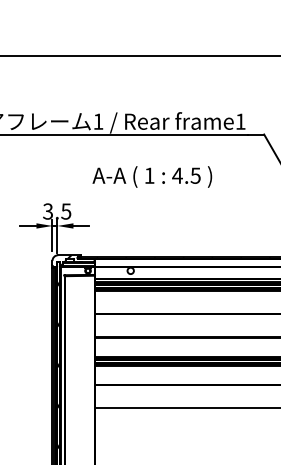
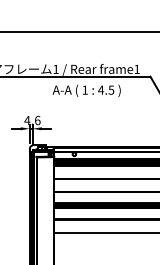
text: (151, 176) -> (86, 90), moved
text: (57, 211) -> (32, 120), 3.5 -> 4.6

